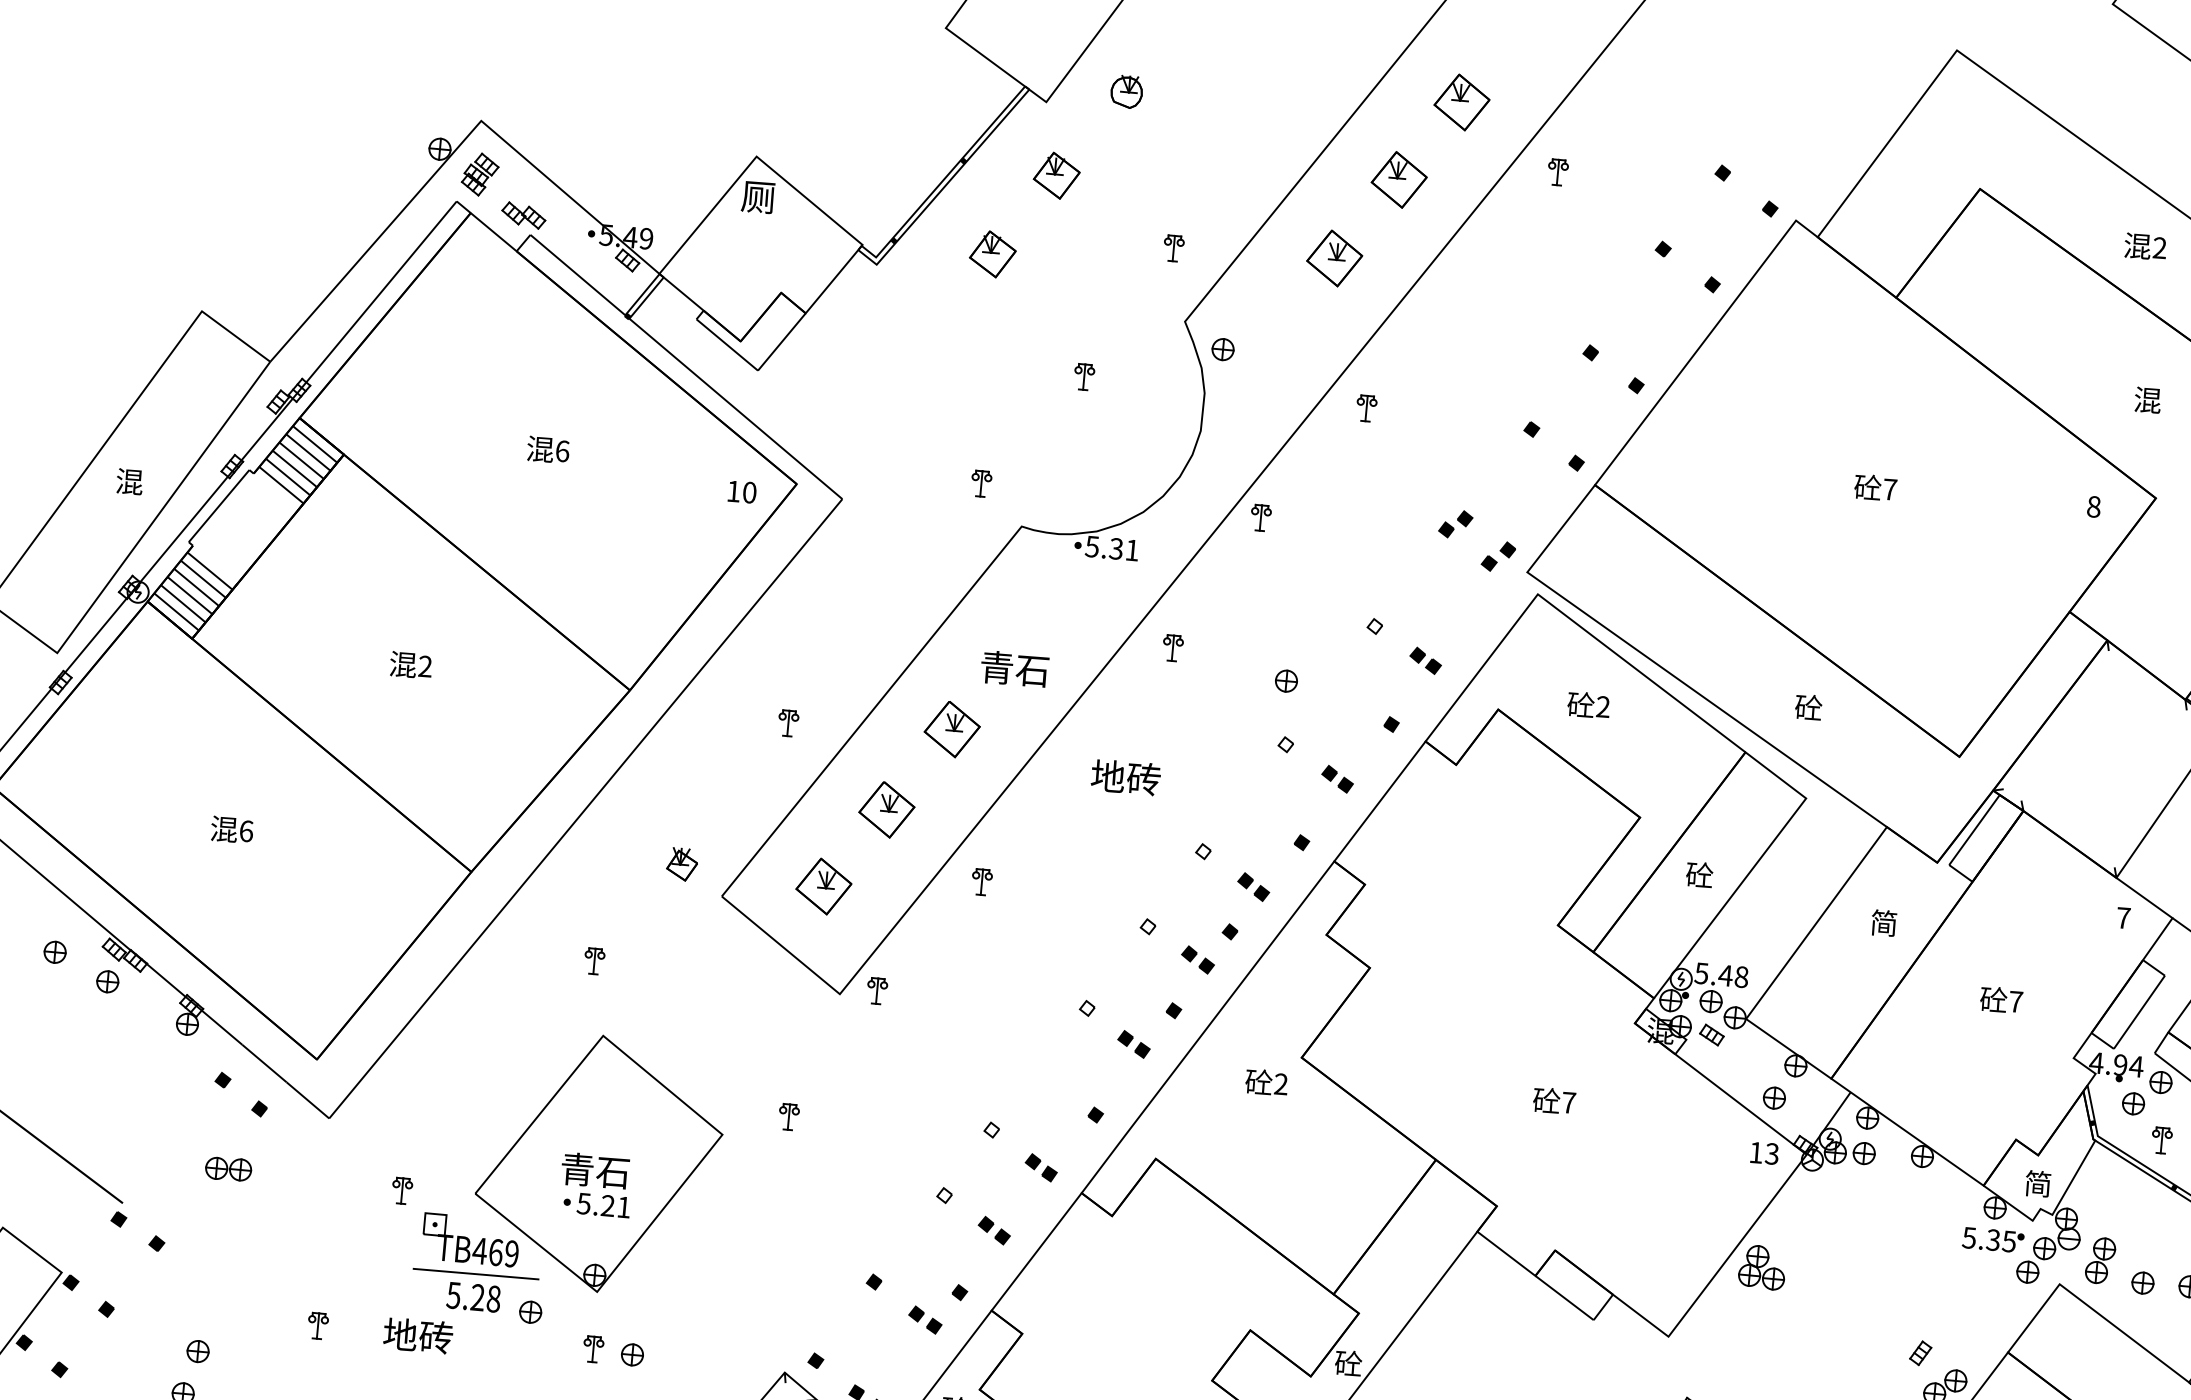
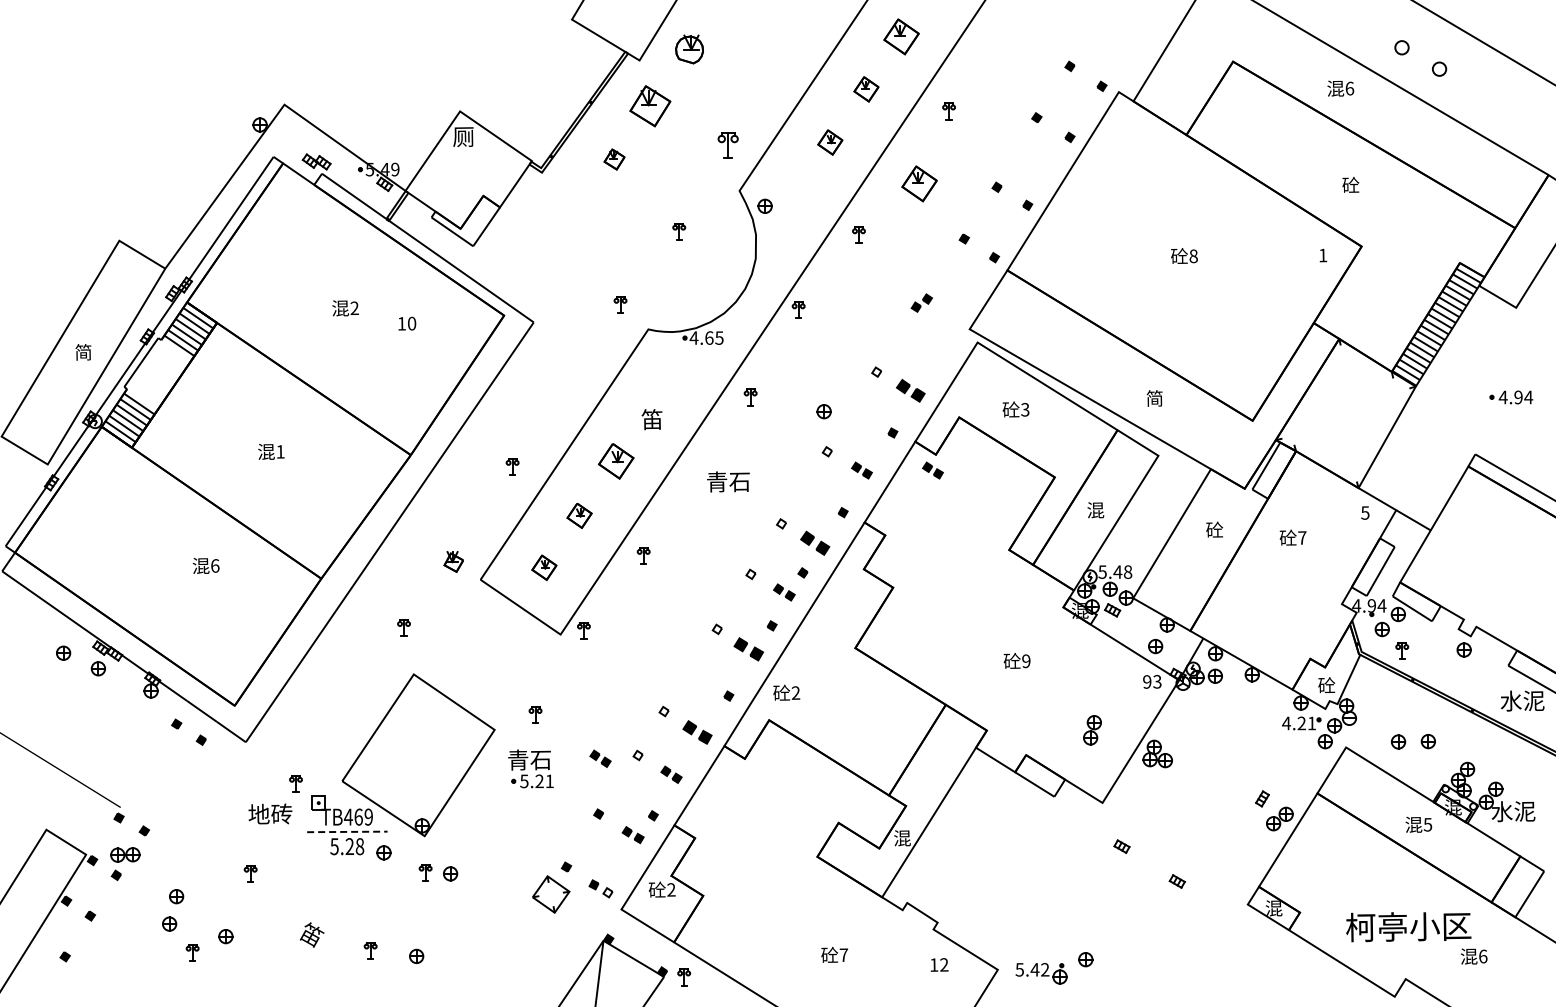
part: (1126, 91) -> (689, 49), size x1.4
part: (1557, 172) -> (948, 111), moved
part: (479, 174) -> (286, 138), removed
part: (1056, 176) -> (650, 106), size x1.4
part: (1399, 180) -> (866, 89), size x0.7
text: (2159, 247) -> (1349, 88), 2 -> 6
part: (1174, 248) -> (728, 145), size x1.6
part: (992, 254) -> (614, 159), size x0.7
part: (1335, 258) -> (830, 142), size x0.7
part: (1469, 335) -> (919, 183), added
text: (2147, 399) -> (1350, 184), 混 -> 砼
text: (562, 451) -> (354, 308), 6 -> 2
text: (129, 481) -> (83, 352), 混 -> 简
text: (1889, 489) -> (1193, 256), 7 -> 8
text: (742, 491) -> (407, 323), moved
text: (2094, 506) -> (1323, 255), 8 -> 1
text: (1111, 547) -> (706, 337), 5.31 -> 4.65
part: (1498, 555) -> (950, 320), removed
part: (1425, 660) -> (910, 390), size x1.4
text: (425, 665) -> (280, 451), 2 -> 1
text: (1013, 668) -> (651, 419), 青石 -> 笛
text: (1603, 706) -> (1025, 409), 2 -> 3
text: (1808, 707) -> (1154, 398), 砼 -> 简
text: (1125, 777) -> (728, 481), 地砖 -> 青石
part: (1448, 789) -> (932, 470), added
part: (886, 809) -> (579, 515), size x0.7
text: (231, 829) -> (205, 565), moved
text: (1699, 873) -> (1095, 509), 砼 -> 混
part: (824, 886) -> (544, 567), size x0.7
part: (1254, 887) -> (815, 543), size x1.4
text: (2123, 917) -> (1365, 512), 7 -> 5
text: (1883, 922) -> (1214, 529), 简 -> 砼
text: (2000, 999) -> (1292, 537), moved
part: (1133, 1044) -> (748, 649), size x1.4
text: (1266, 1082) -> (786, 692), moved
text: (1569, 1103) -> (1026, 661), 7 -> 9
text: (1756, 1152) -> (1147, 681), 13 -> 93
part: (1041, 1167) -> (697, 732), size x1.4
part: (228, 1168) -> (125, 854), moved
text: (2037, 1183) -> (1326, 685), 简 -> 砼
part: (595, 1184) -> (530, 768), moved
part: (884, 1194) -> (600, 758), added
text: (1989, 1239) -> (1299, 723), 5.35 -> 4.21
part: (2100, 1261) -> (1092, 730), moved
line: (476, 1273) -> (347, 831), solid -> dashed
text: (418, 1334) -> (270, 813), moved
text: (1348, 1362) -> (902, 837), 砼 -> 混

